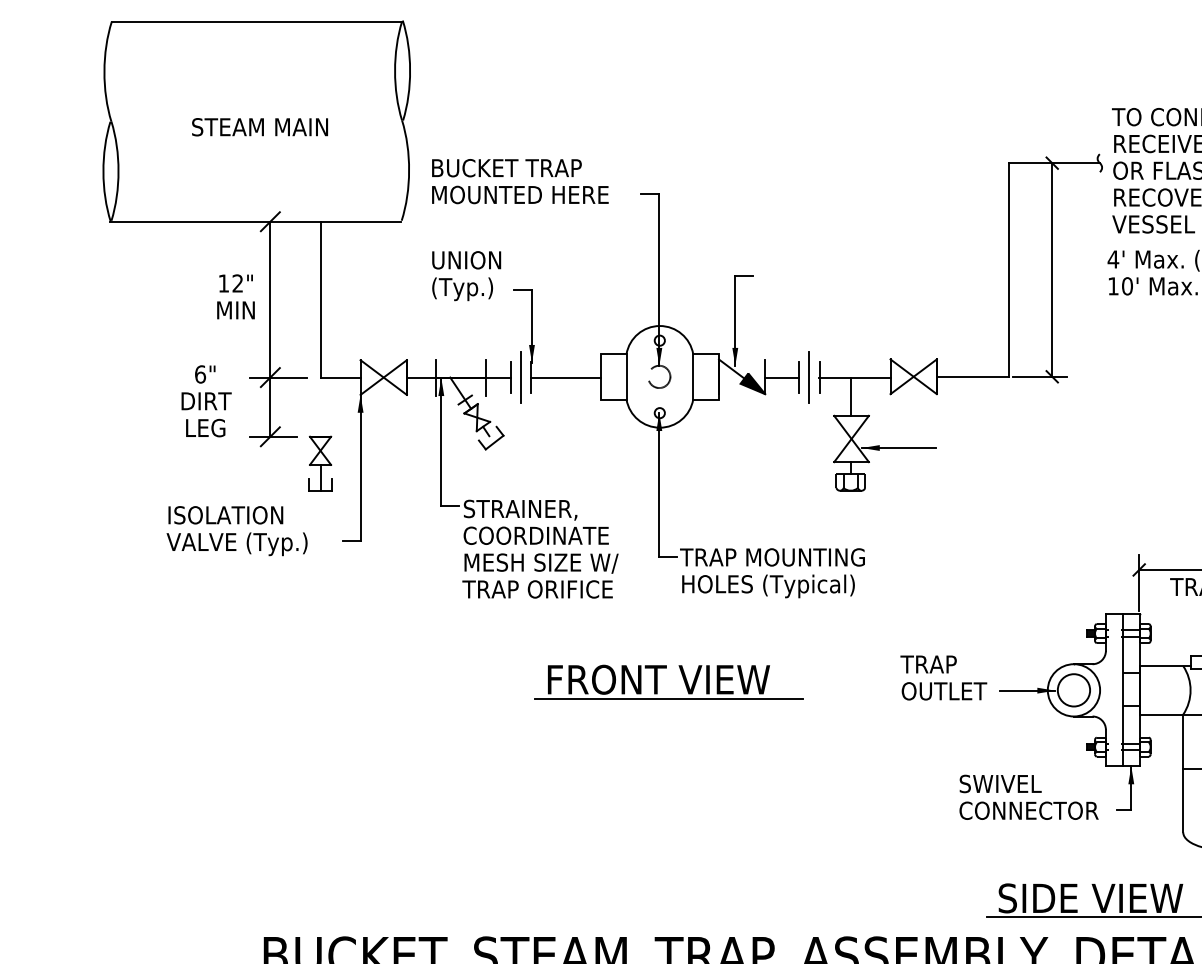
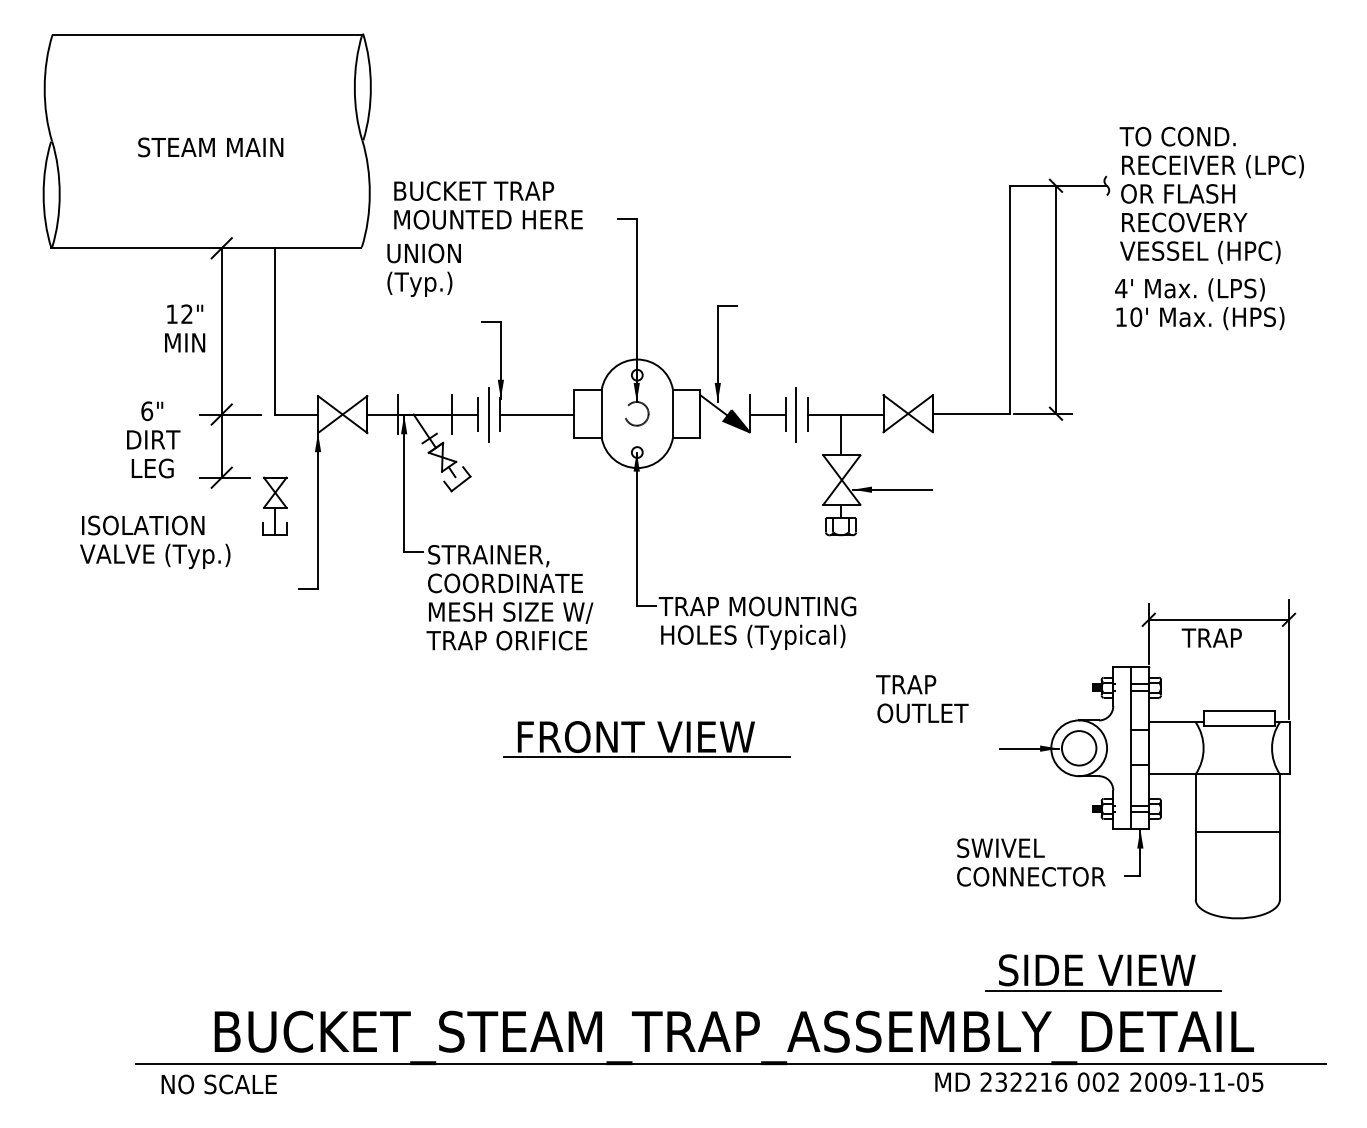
text: (466, 275) -> (423, 269), moved
text: (237, 531) -> (155, 542), moved
text: (943, 678) -> (922, 699), moved

